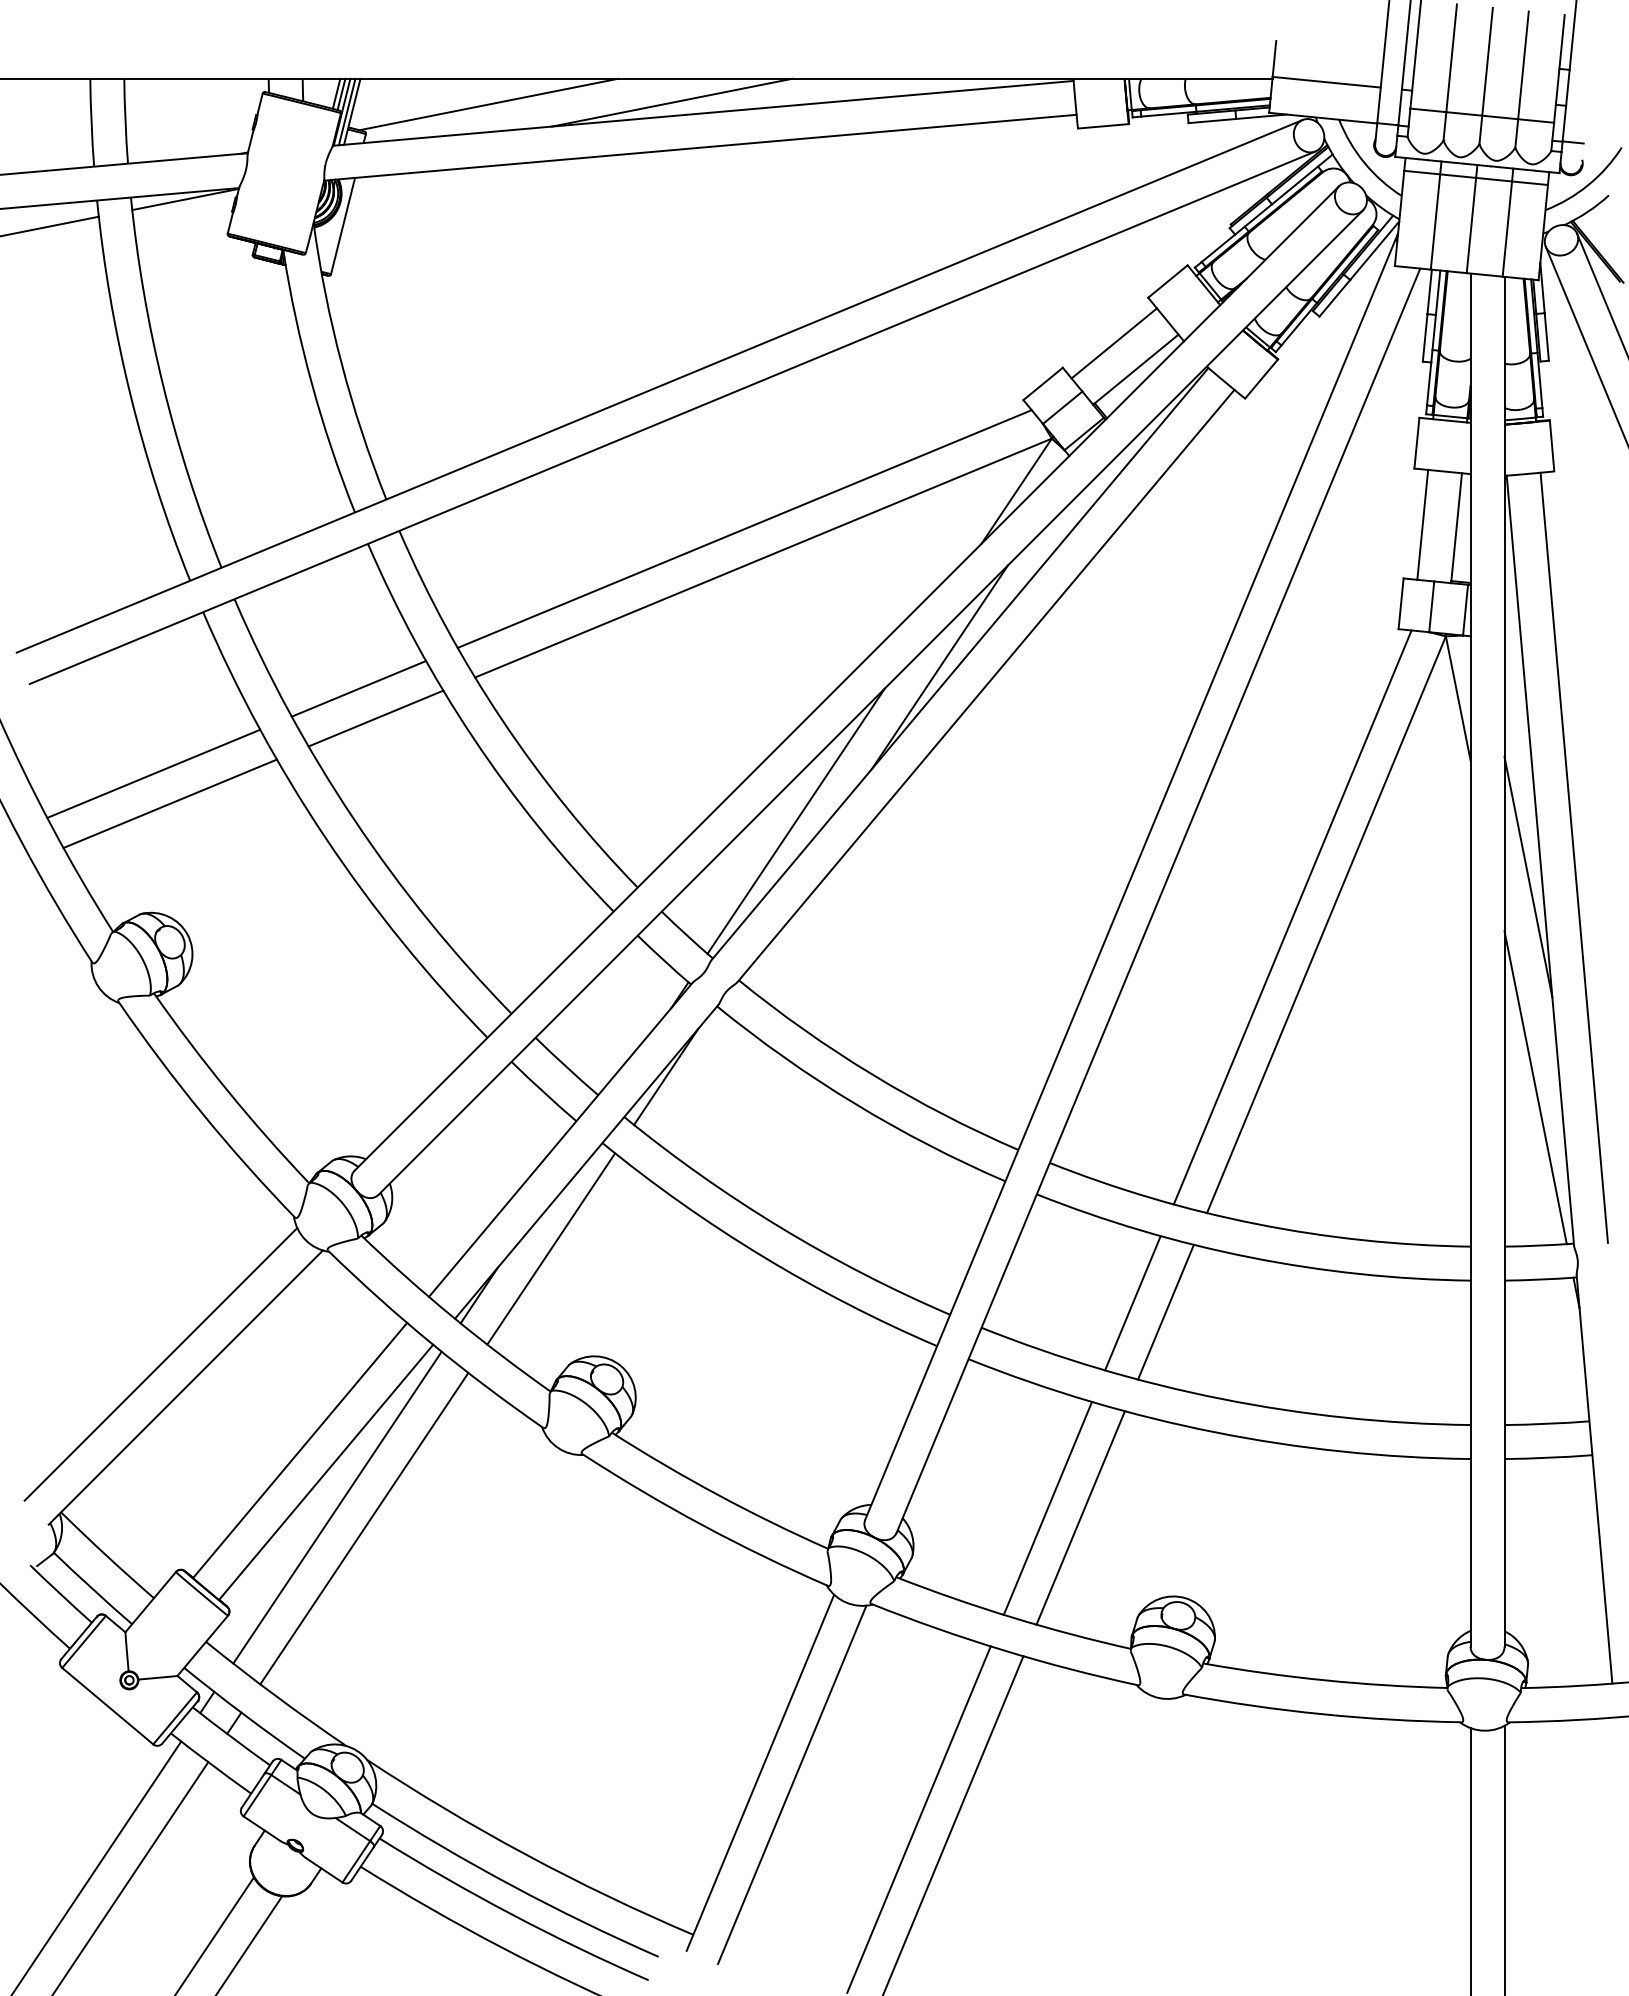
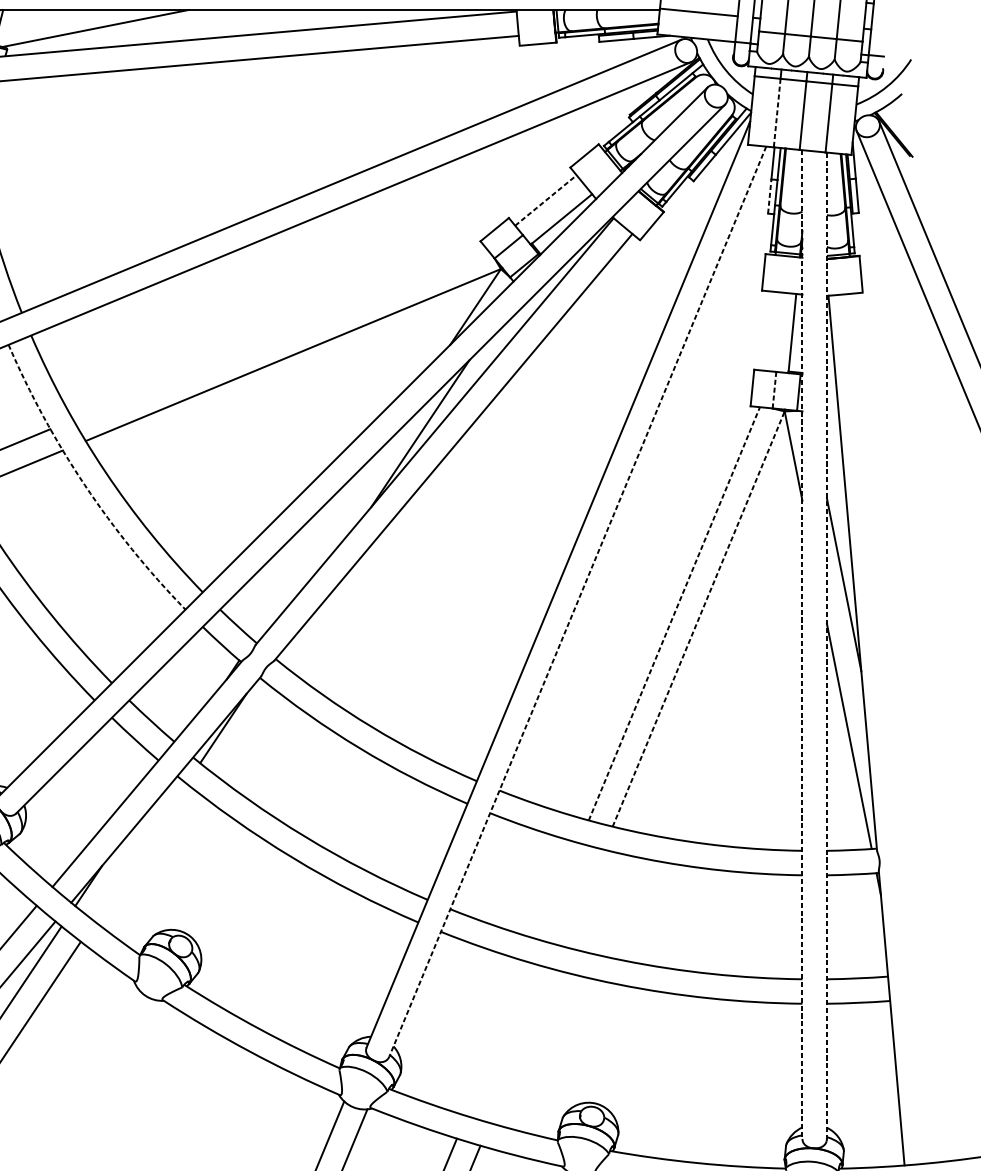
line: (671, 102) -> (227, 27), removed
line: (1435, 221) -> (777, 112), solid -> dashed
line: (1425, 337) -> (770, 196), solid -> dashed
line: (1114, 343) -> (546, 200), solid -> dashed
line: (1422, 524) -> (767, 330), removed
line: (744, 528) -> (279, 333), removed
line: (1431, 606) -> (774, 389), solid -> dashed
arc: (474, 739) -> (85, 485), solid -> dashed
line: (795, 820) -> (316, 544), removed
line: (1573, 857) -> (876, 570), removed
line: (1158, 901) -> (577, 602), solid -> dashed
line: (1292, 917) -> (674, 613), solid -> dashed
line: (1326, 924) -> (698, 618), solid -> dashed
line: (1470, 960) -> (802, 644), solid -> dashed
line: (1504, 961) -> (826, 645), solid -> dashed
line: (551, 1248) -> (140, 852), removed
line: (1132, 1303) -> (559, 891), removed
line: (1165, 1311) -> (582, 897), removed
line: (1047, 1507) -> (497, 1038), removed
line: (1080, 1517) -> (521, 1045), removed

